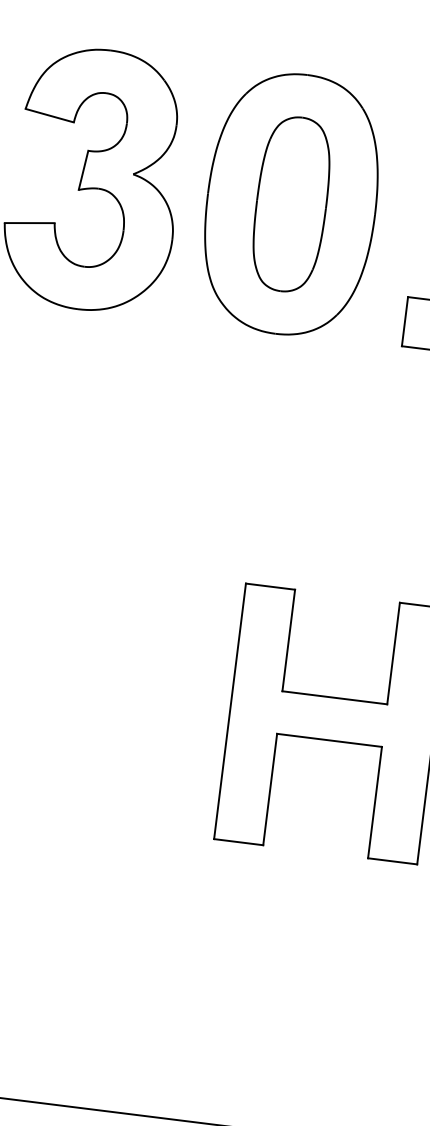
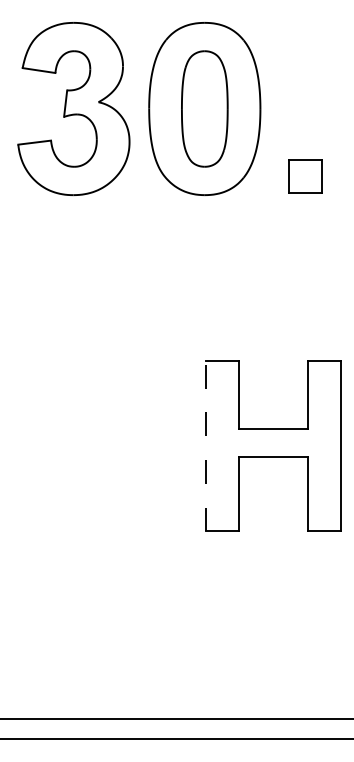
line: (229, 709) -> (205, 445), solid -> dashed

